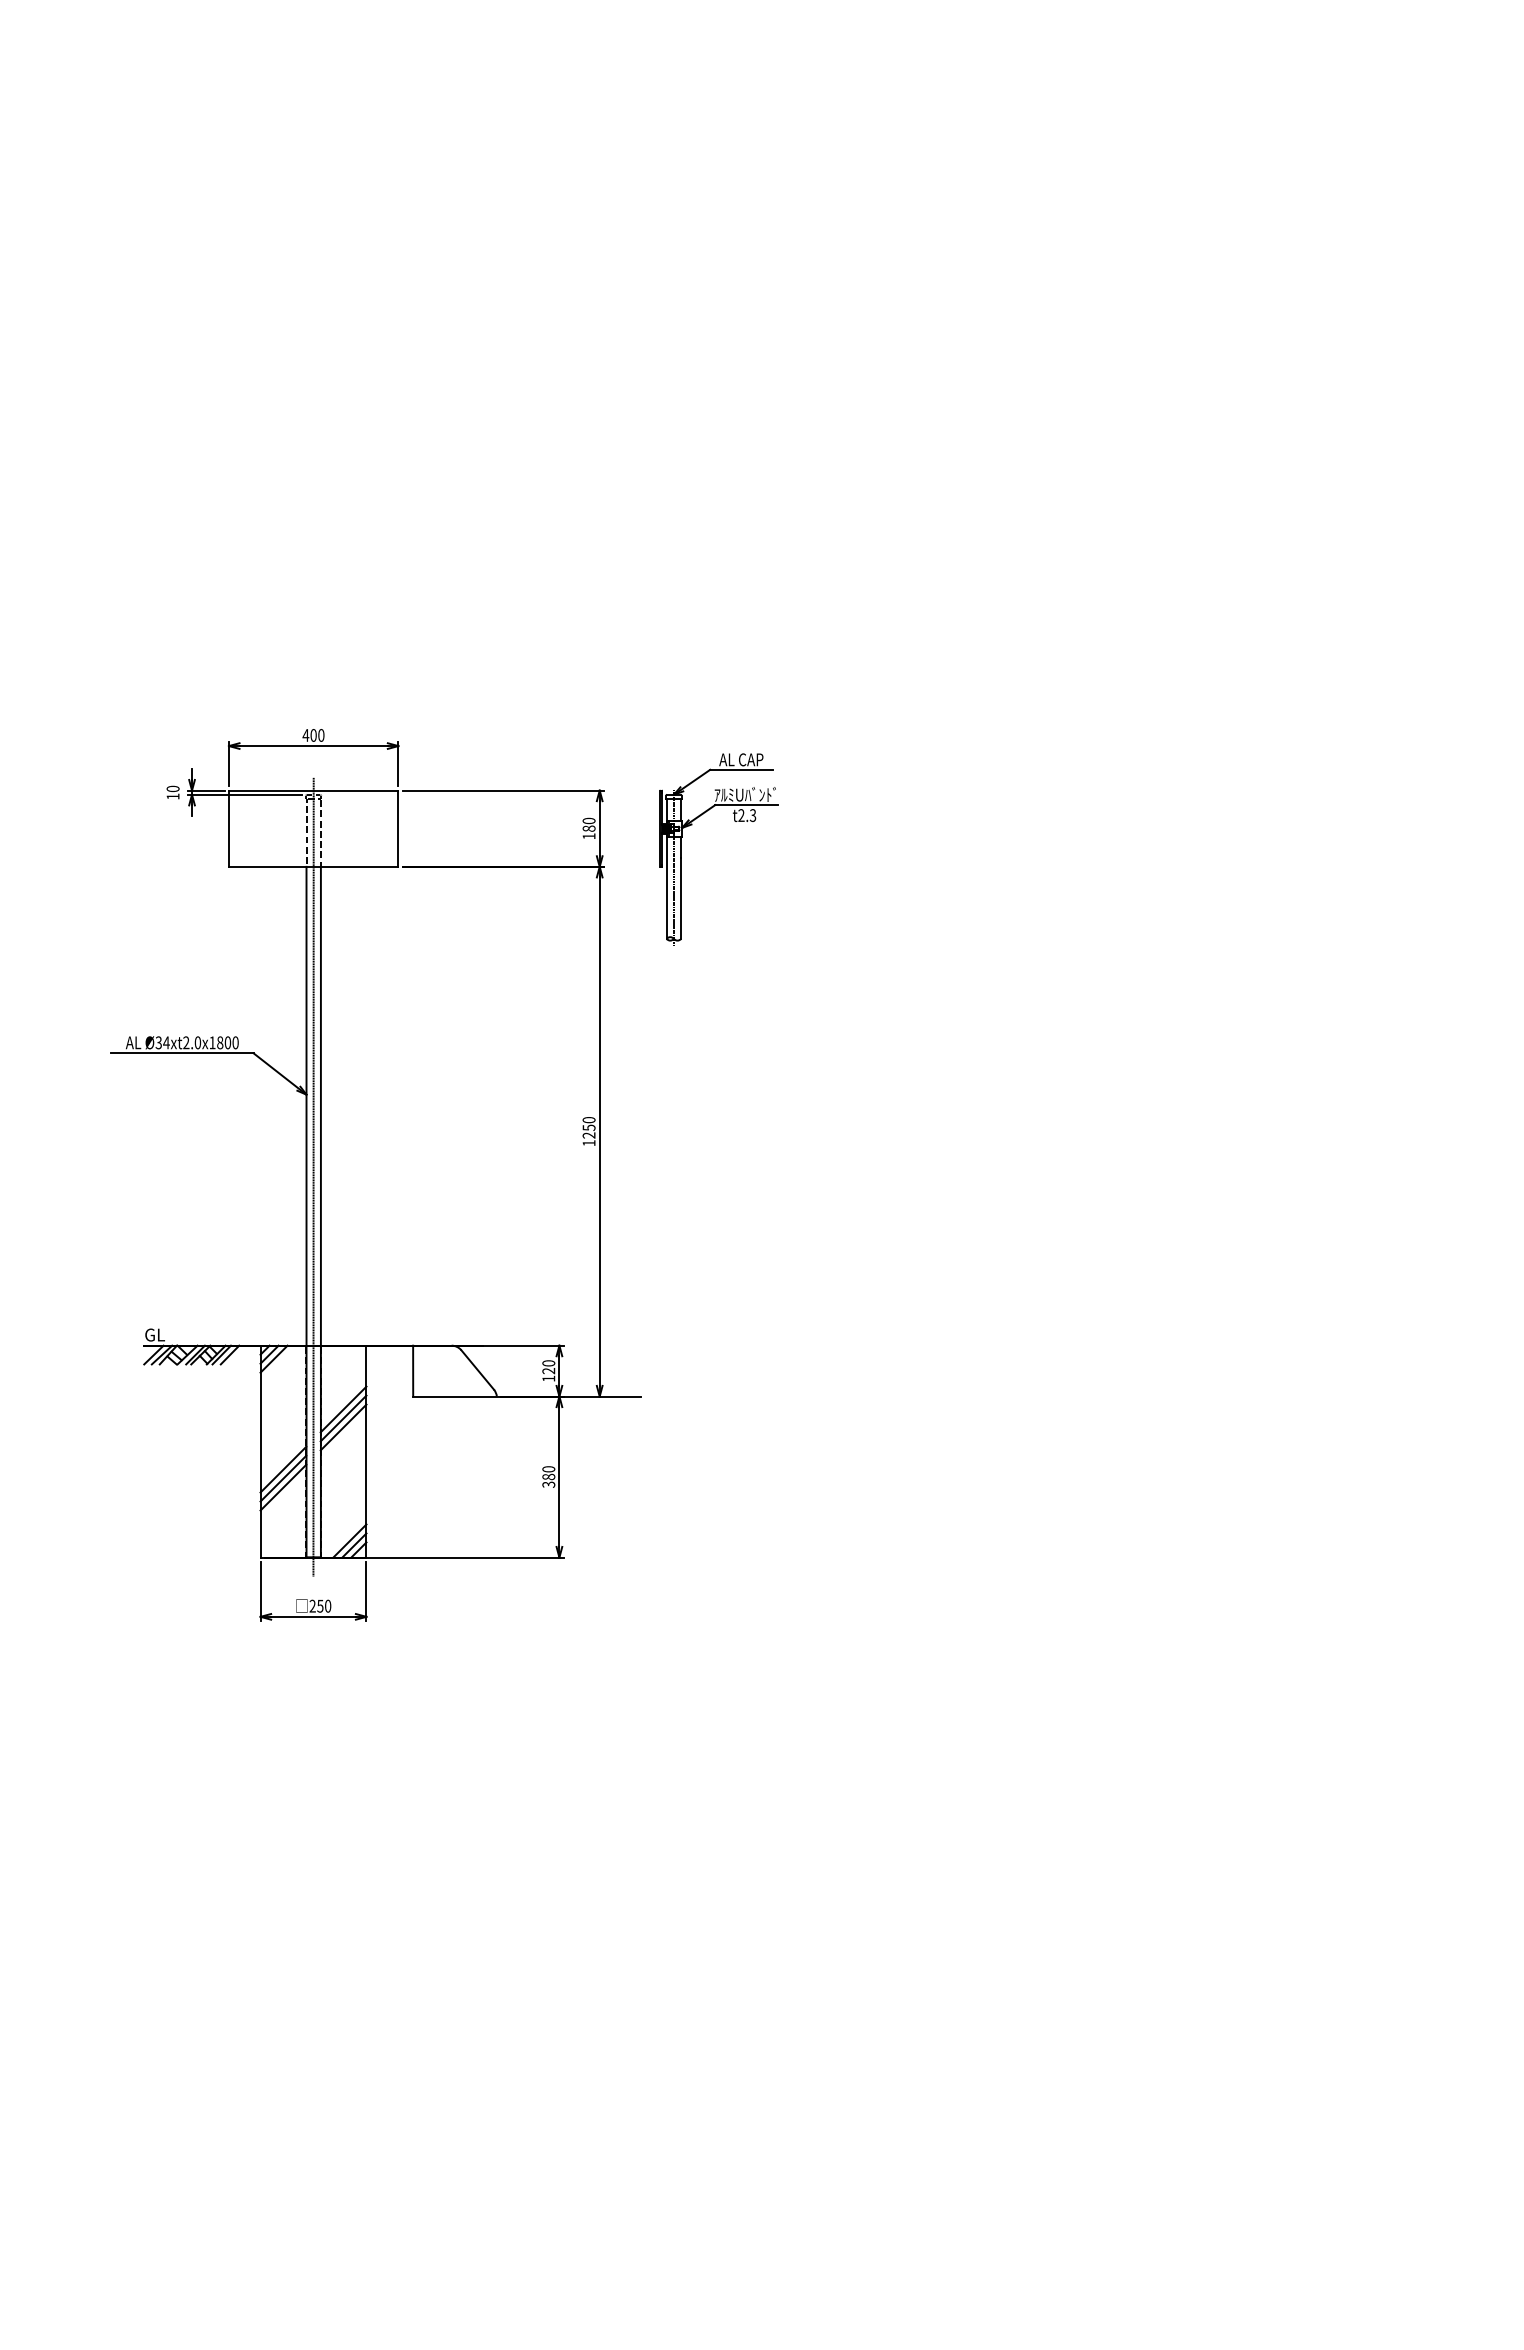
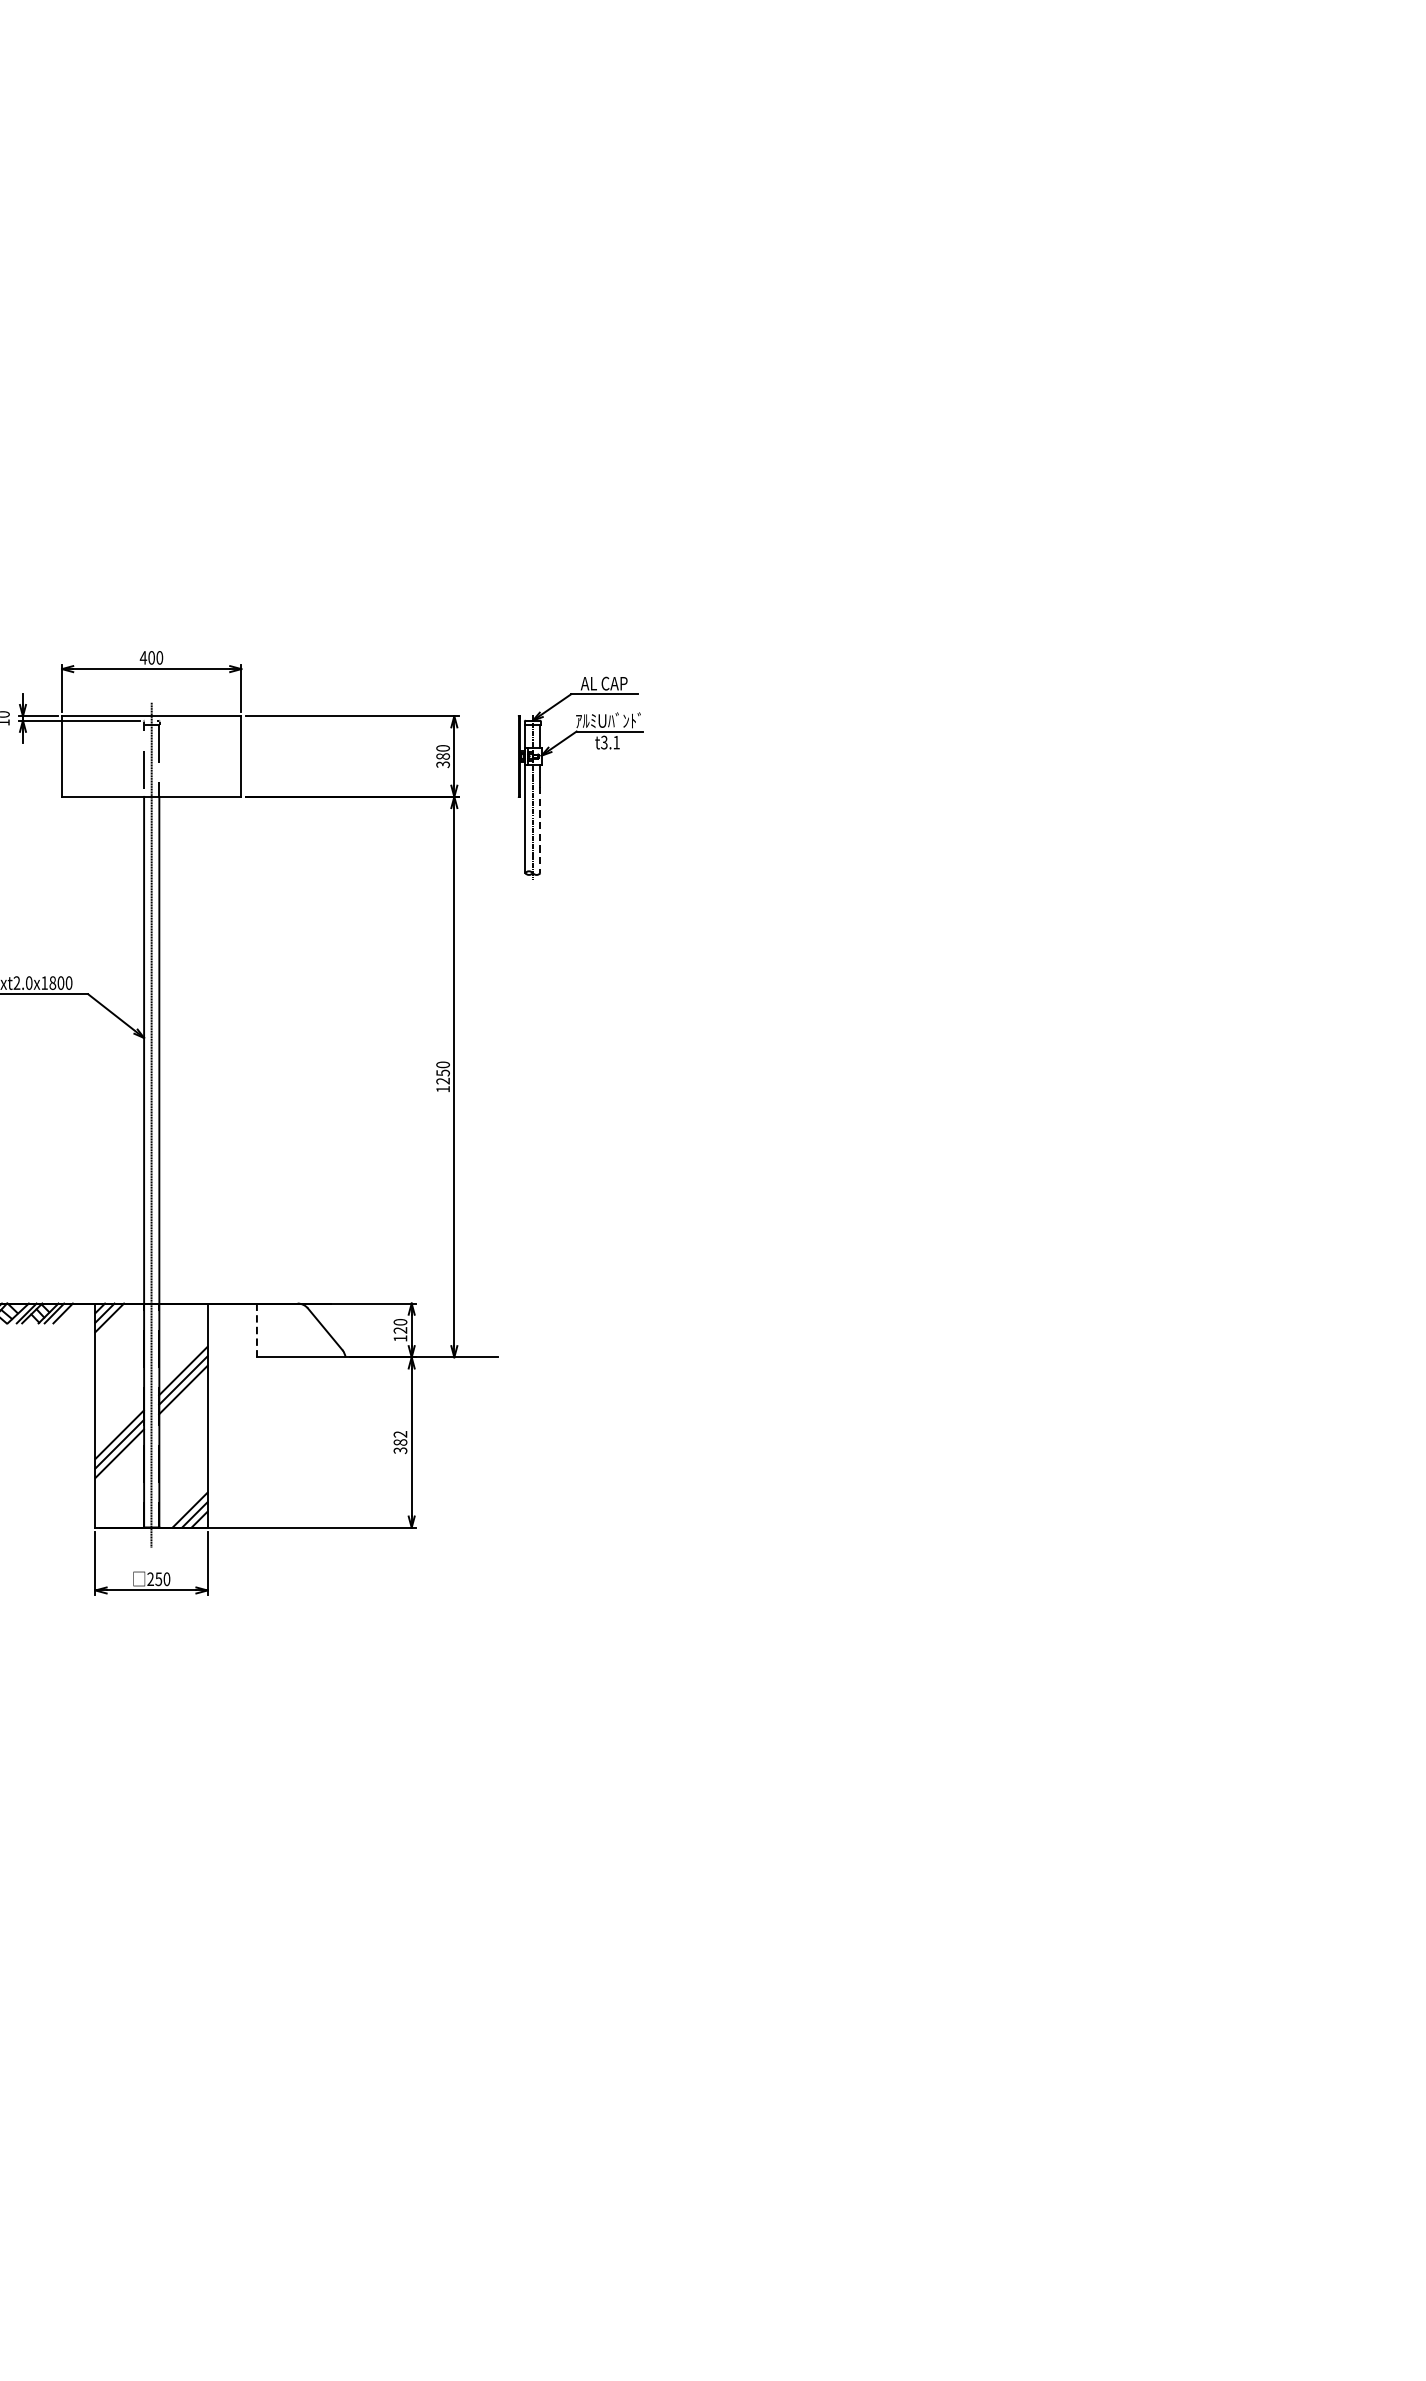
text: (747, 815) -> (610, 742), t2.3 -> t3.1
text: (588, 836) -> (442, 764), 180 -> 380
line: (681, 898) -> (540, 830), solid -> dashed
line: (413, 1371) -> (257, 1330), solid -> dashed
text: (548, 1469) -> (400, 1434), 380 -> 382

